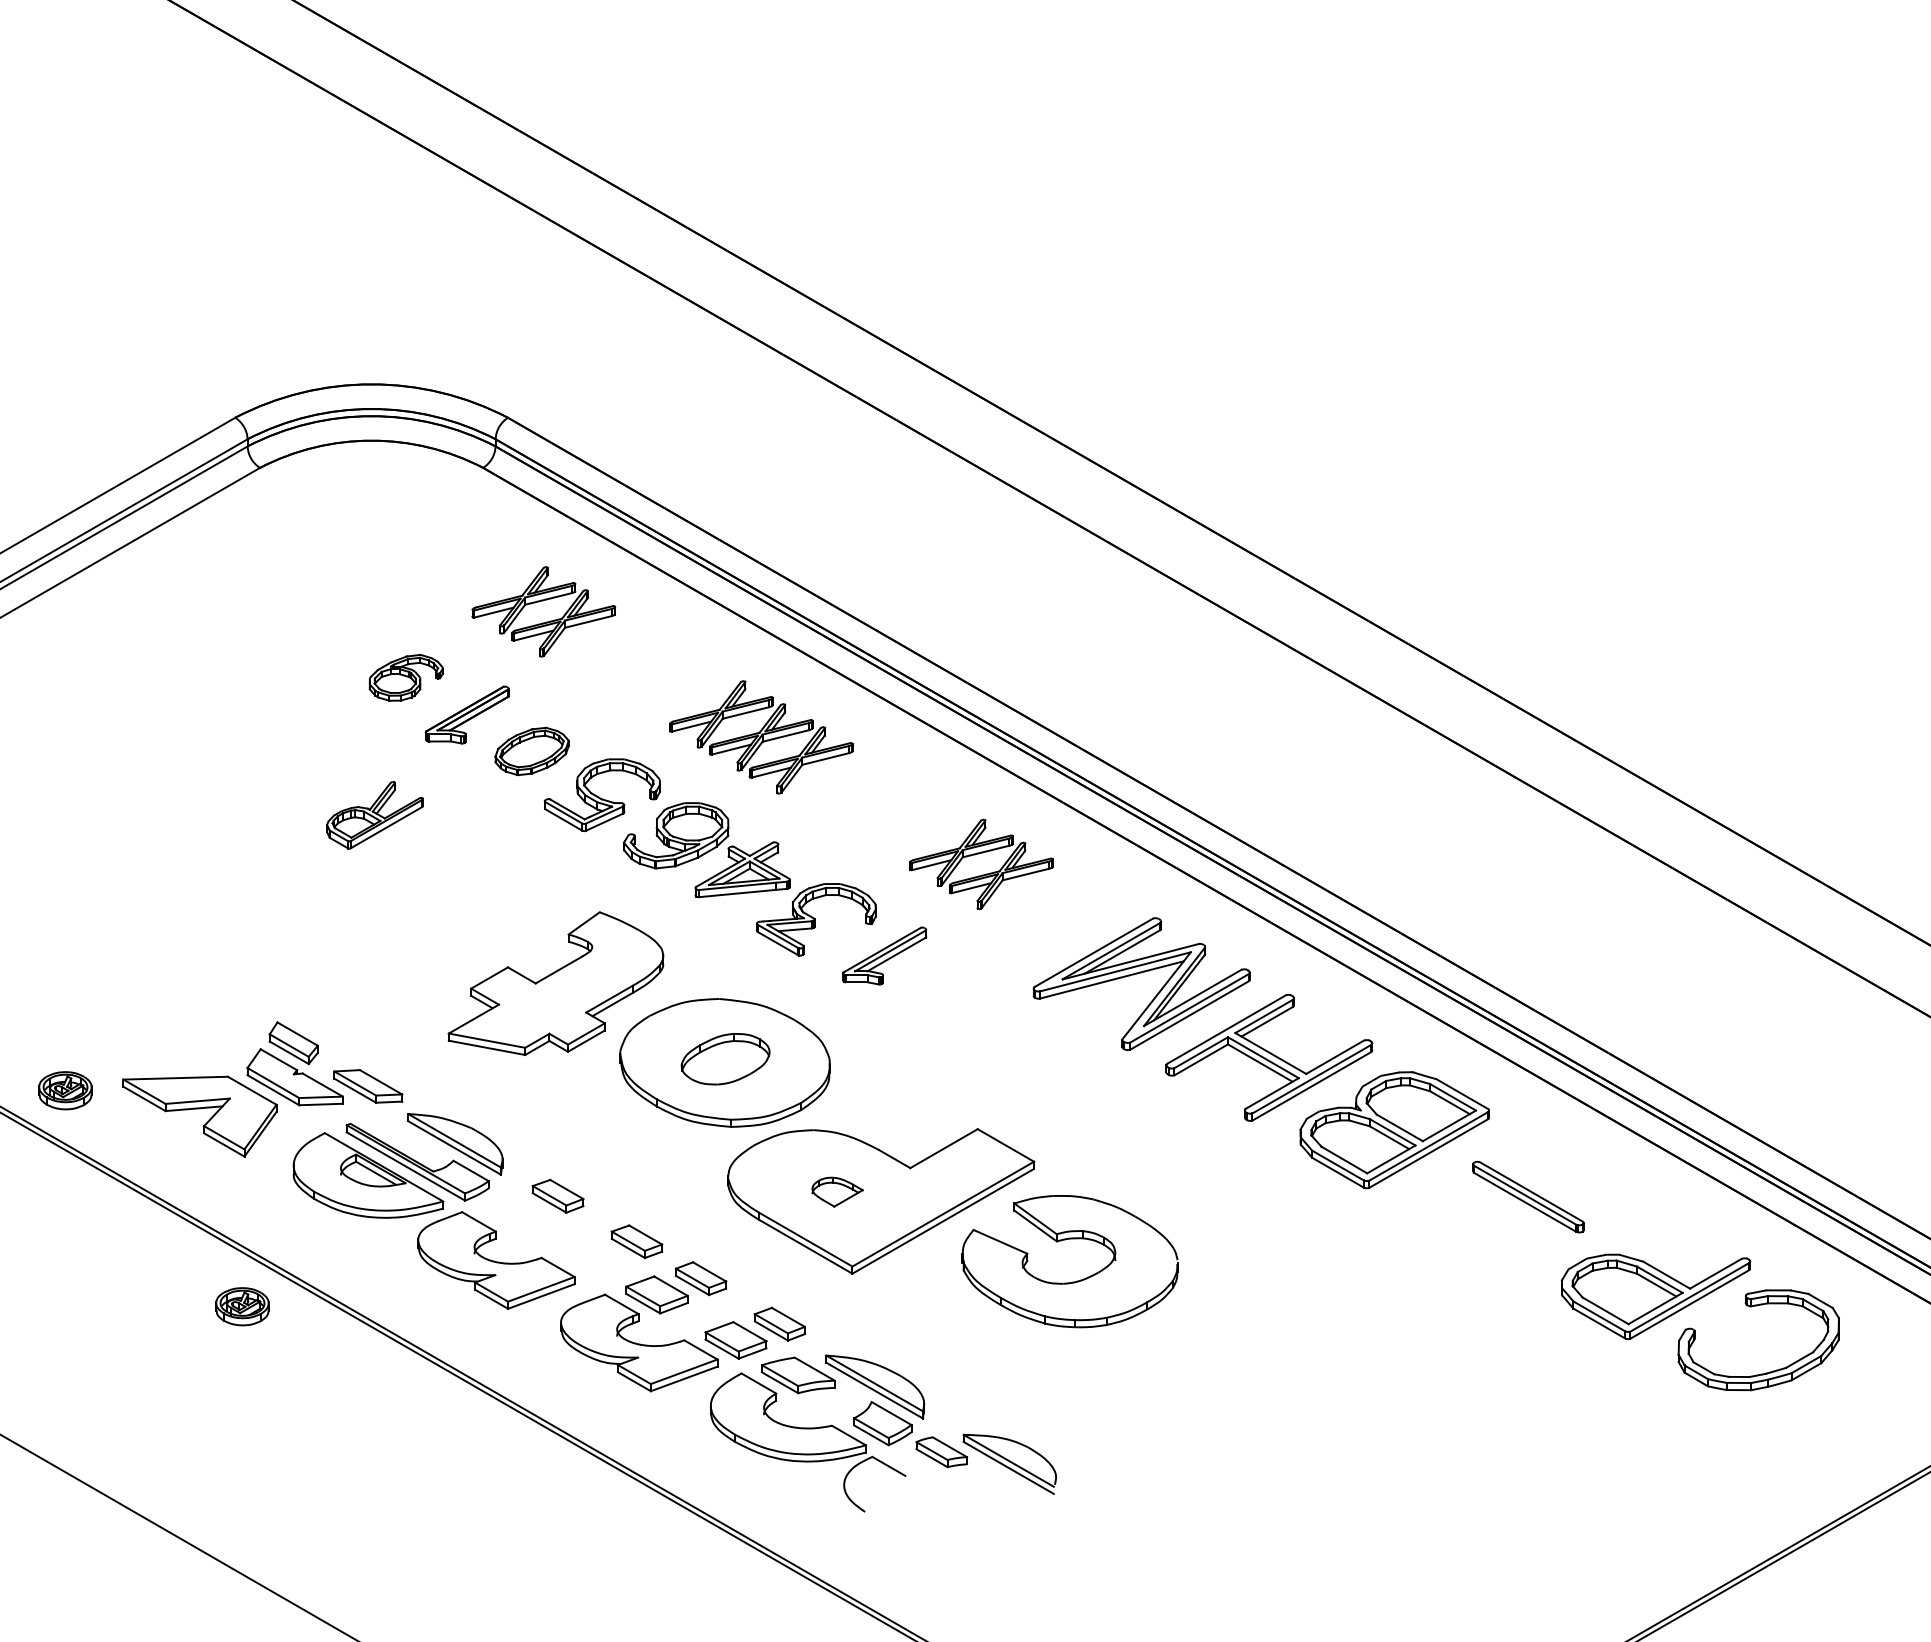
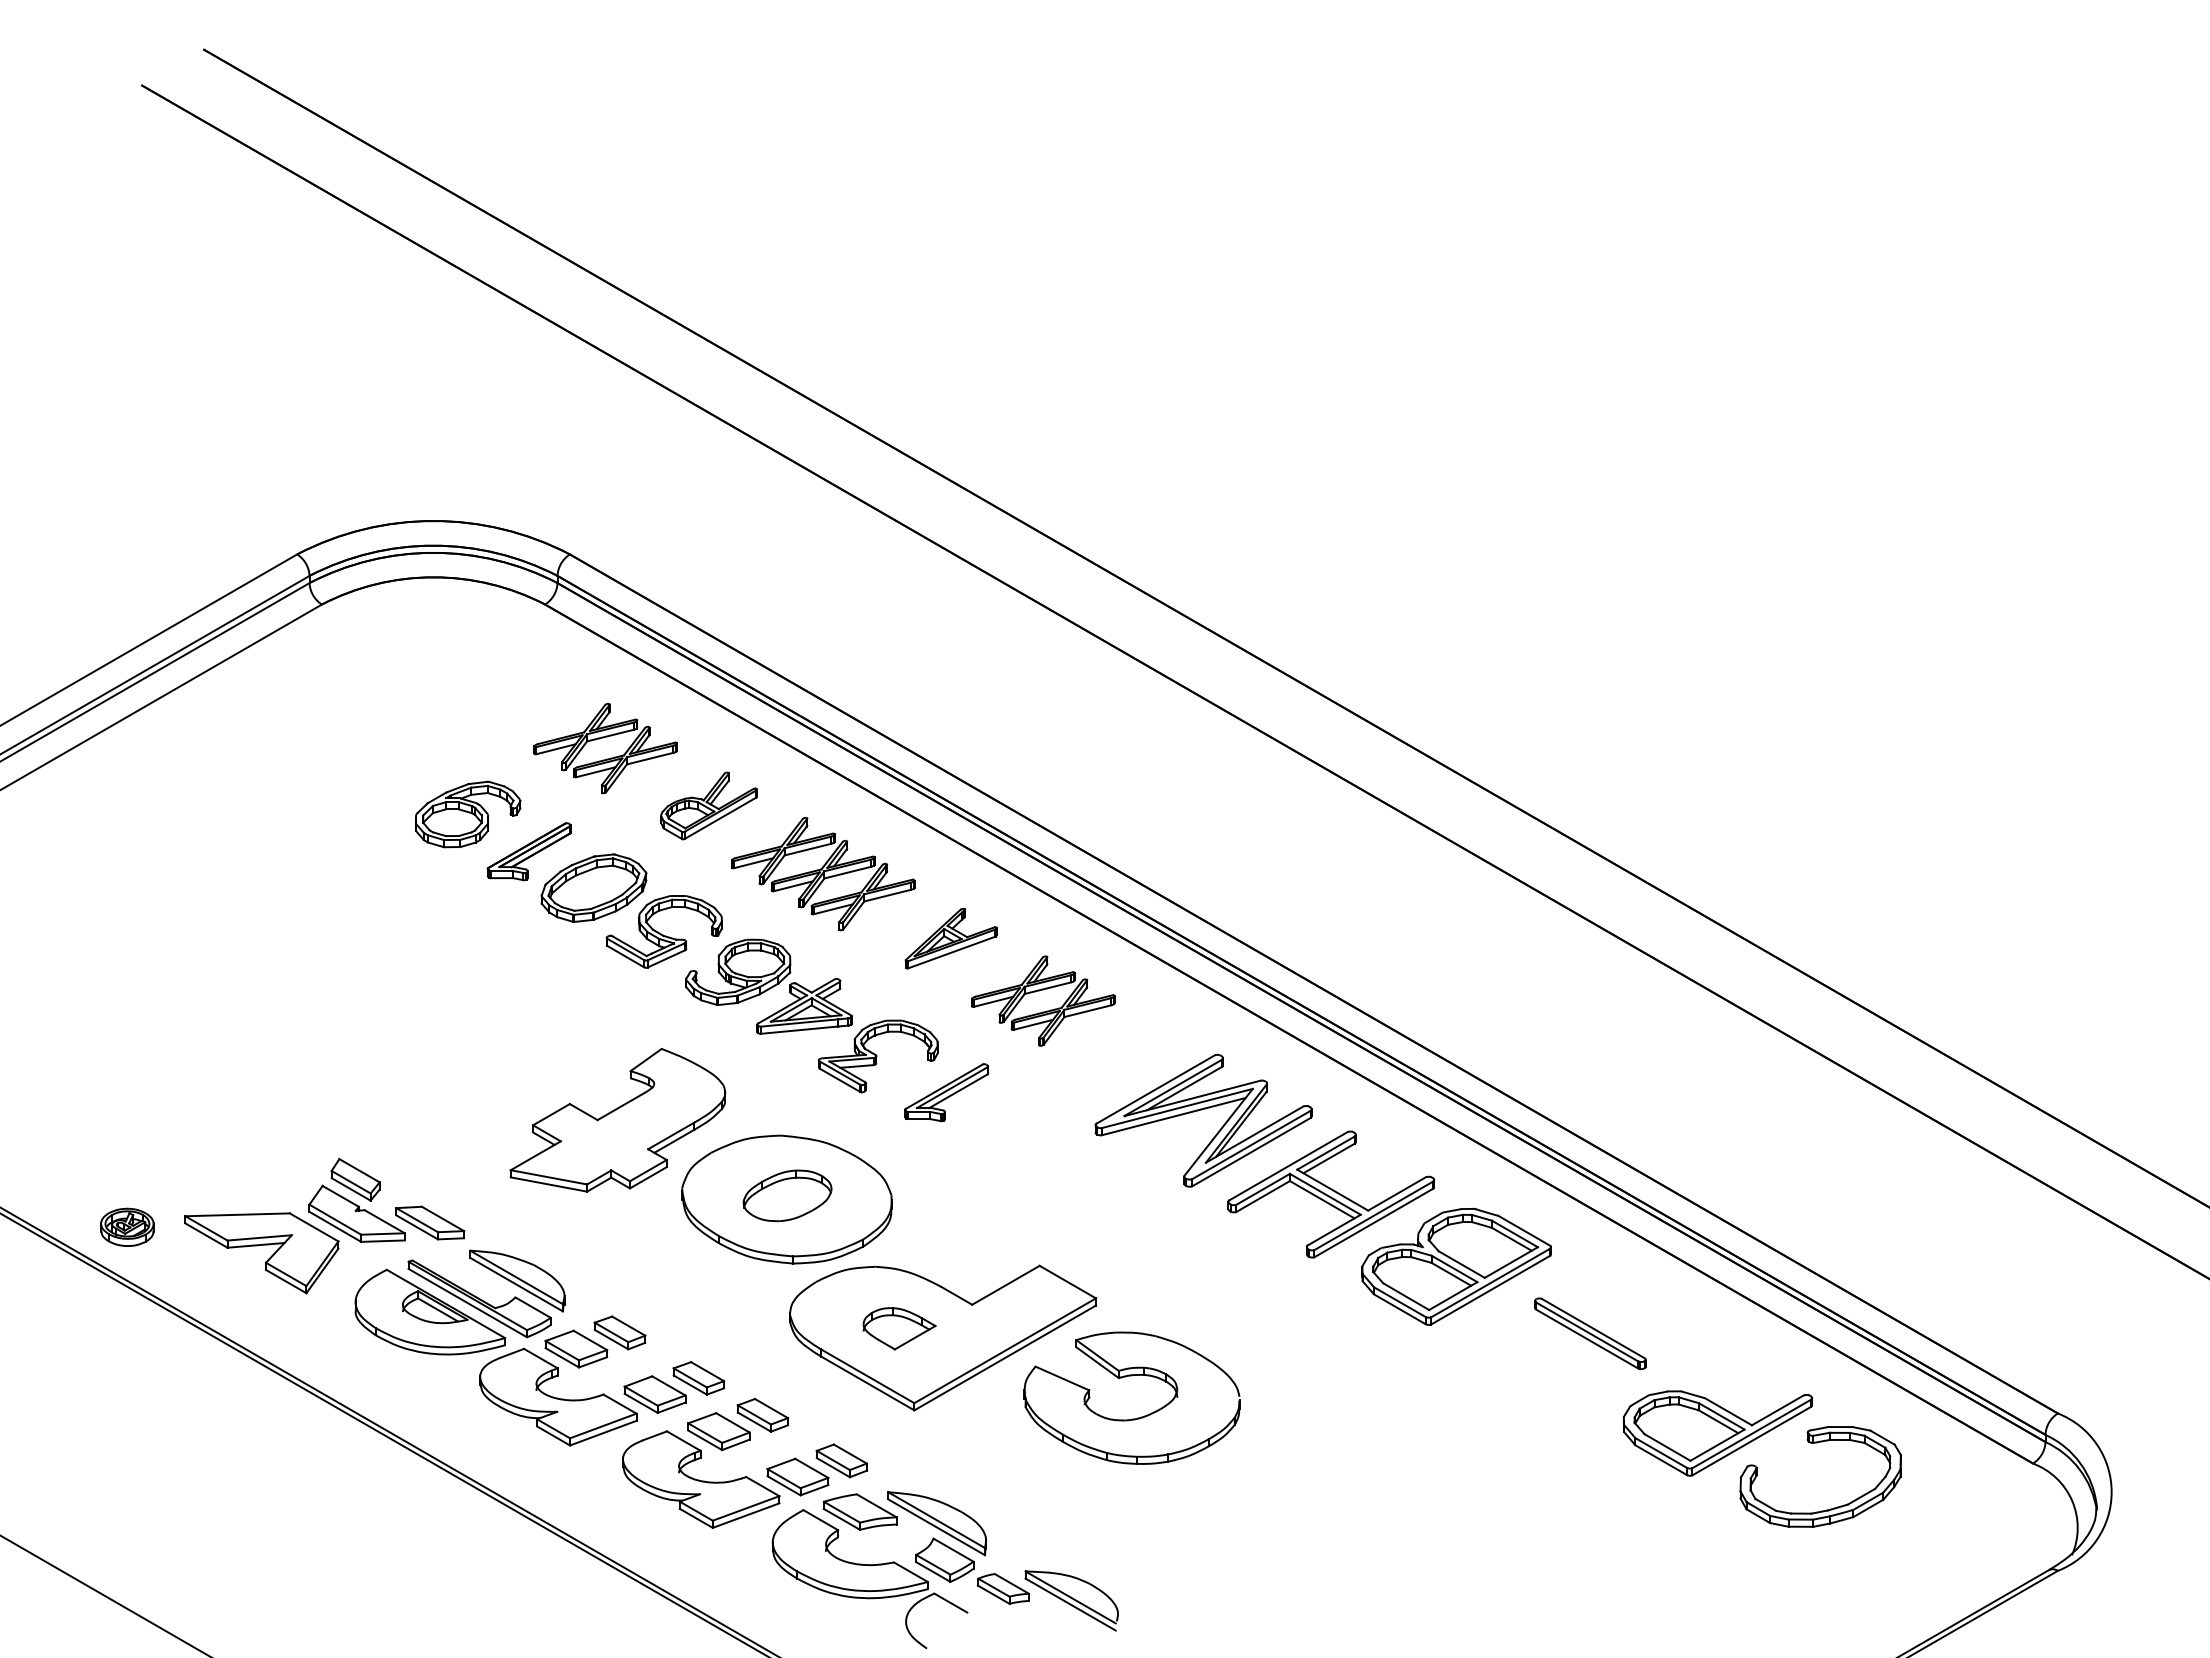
part: (406, 677) -> (468, 814), size x1.43
part: (531, 750) -> (593, 887), size x1.43
part: (888, 801) -> (950, 938), added
part: (374, 814) -> (708, 805), moved
part: (837, 1191) -> (899, 1328), size x1.43
part: (514, 1211) -> (576, 1348), added
part: (592, 1257) -> (654, 1394), added
part: (242, 1305) -> (304, 1442), removed

